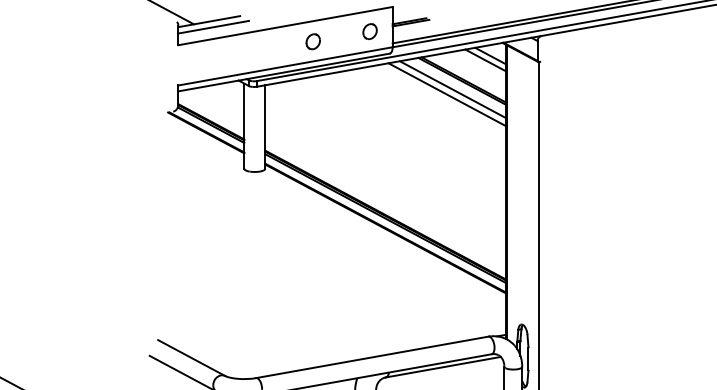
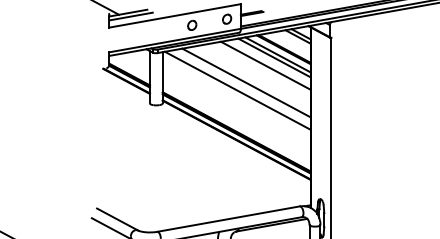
line: (432, 106) -> (265, 65), added
line: (401, 134) -> (246, 82), added
line: (387, 147) -> (237, 90), added

